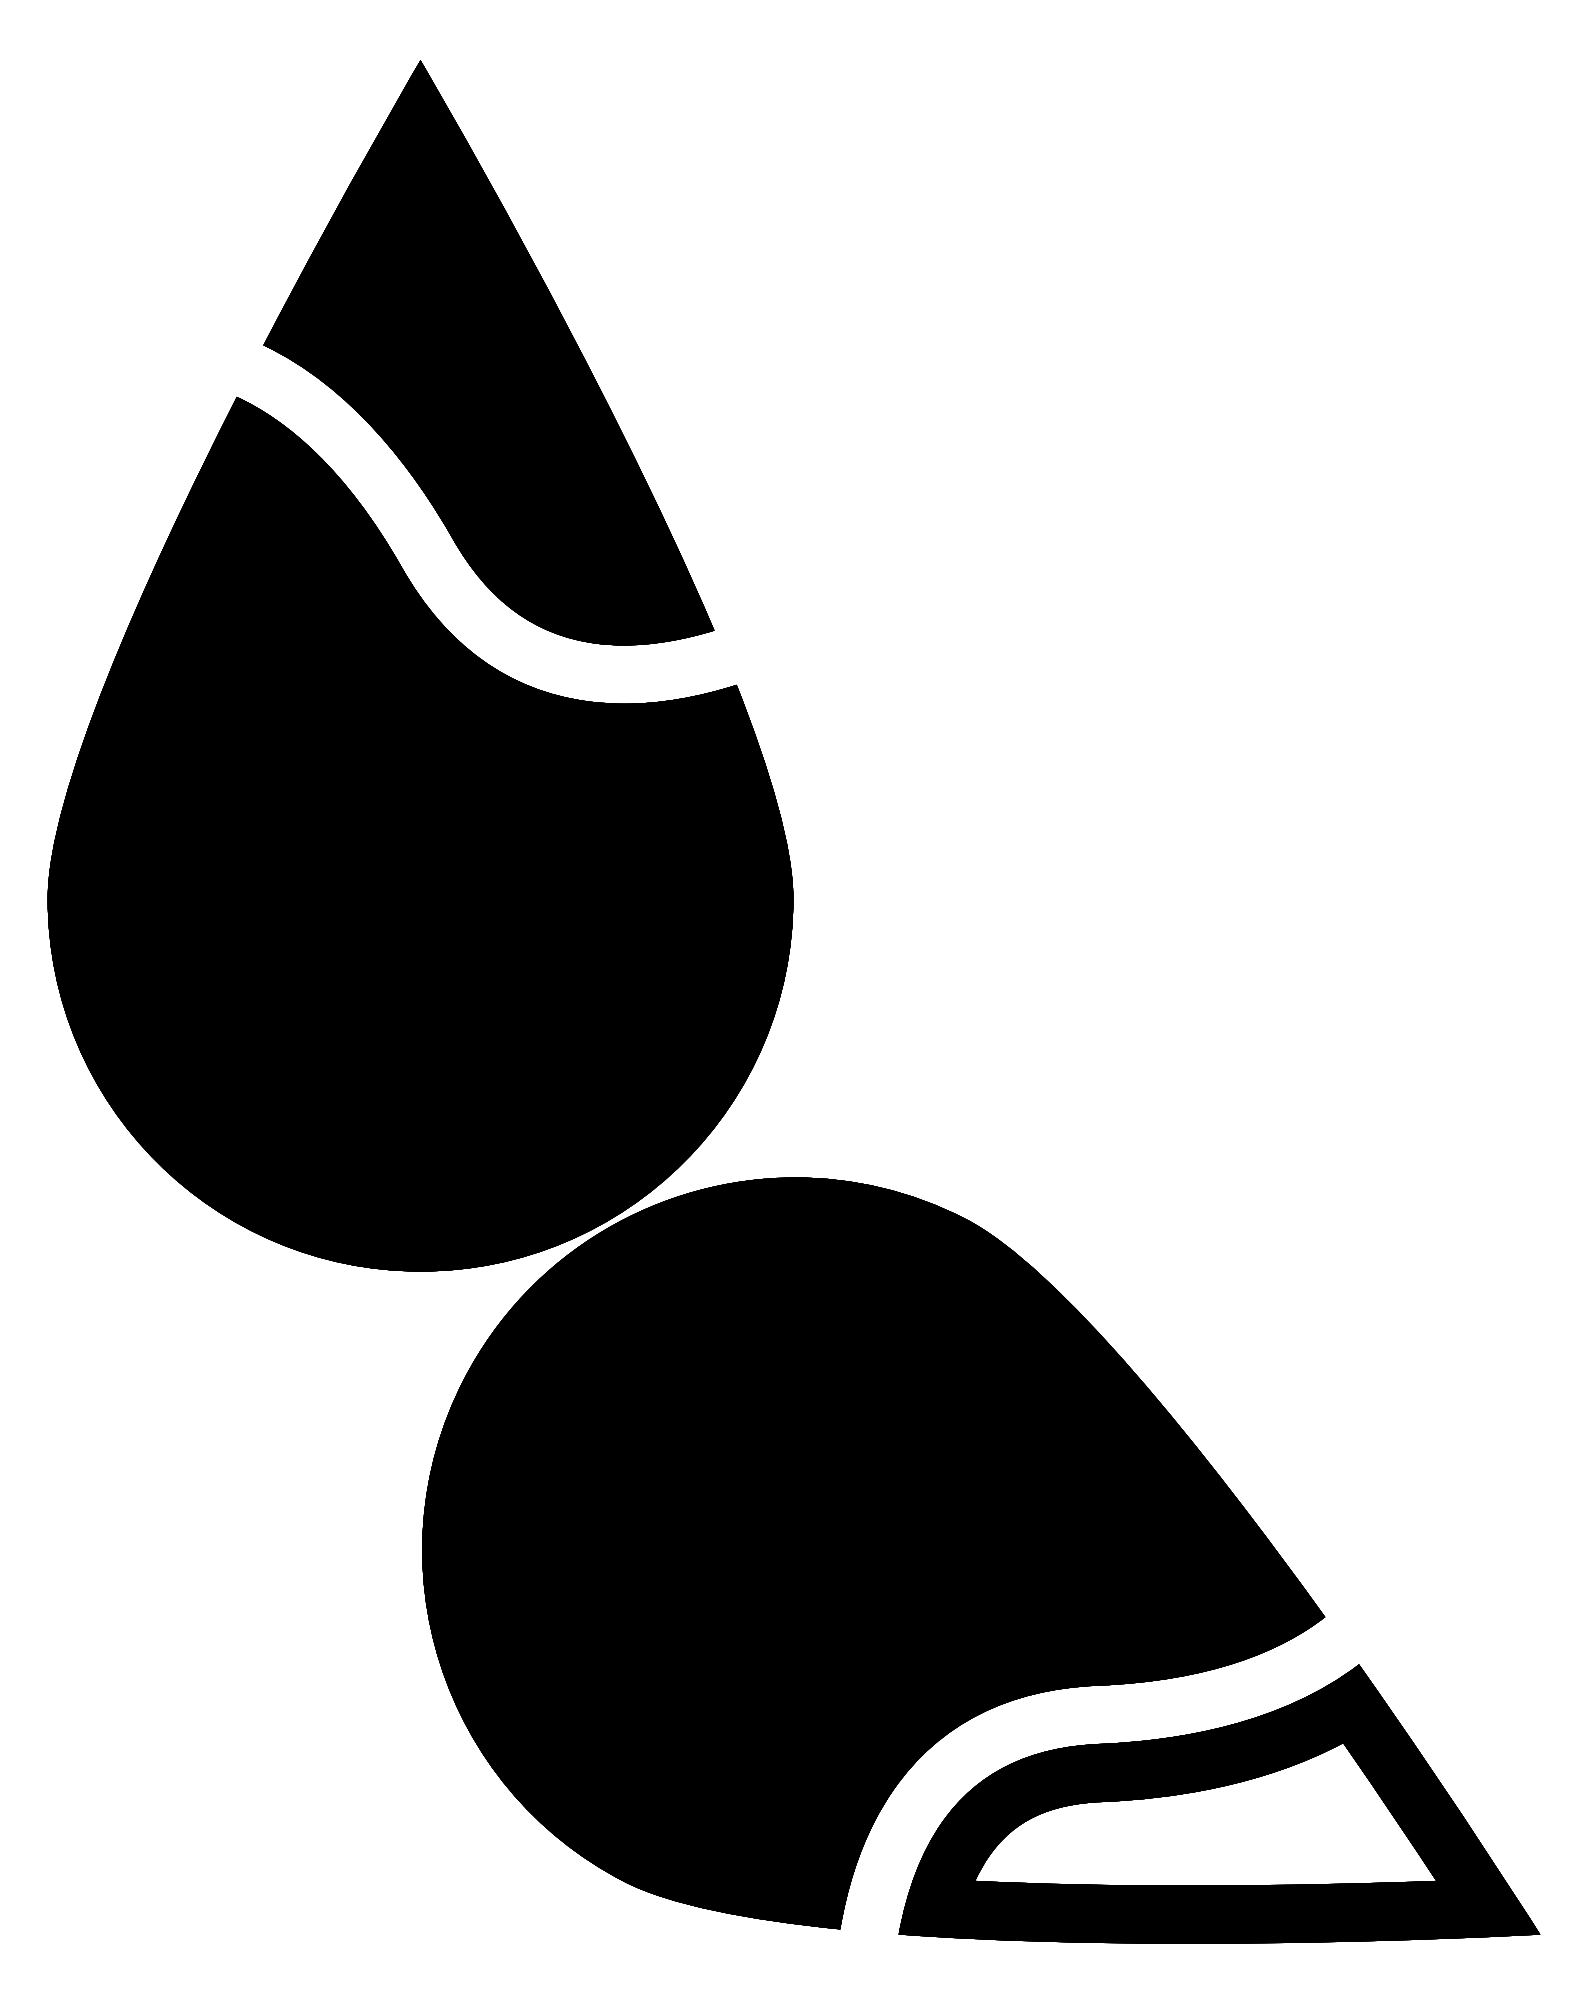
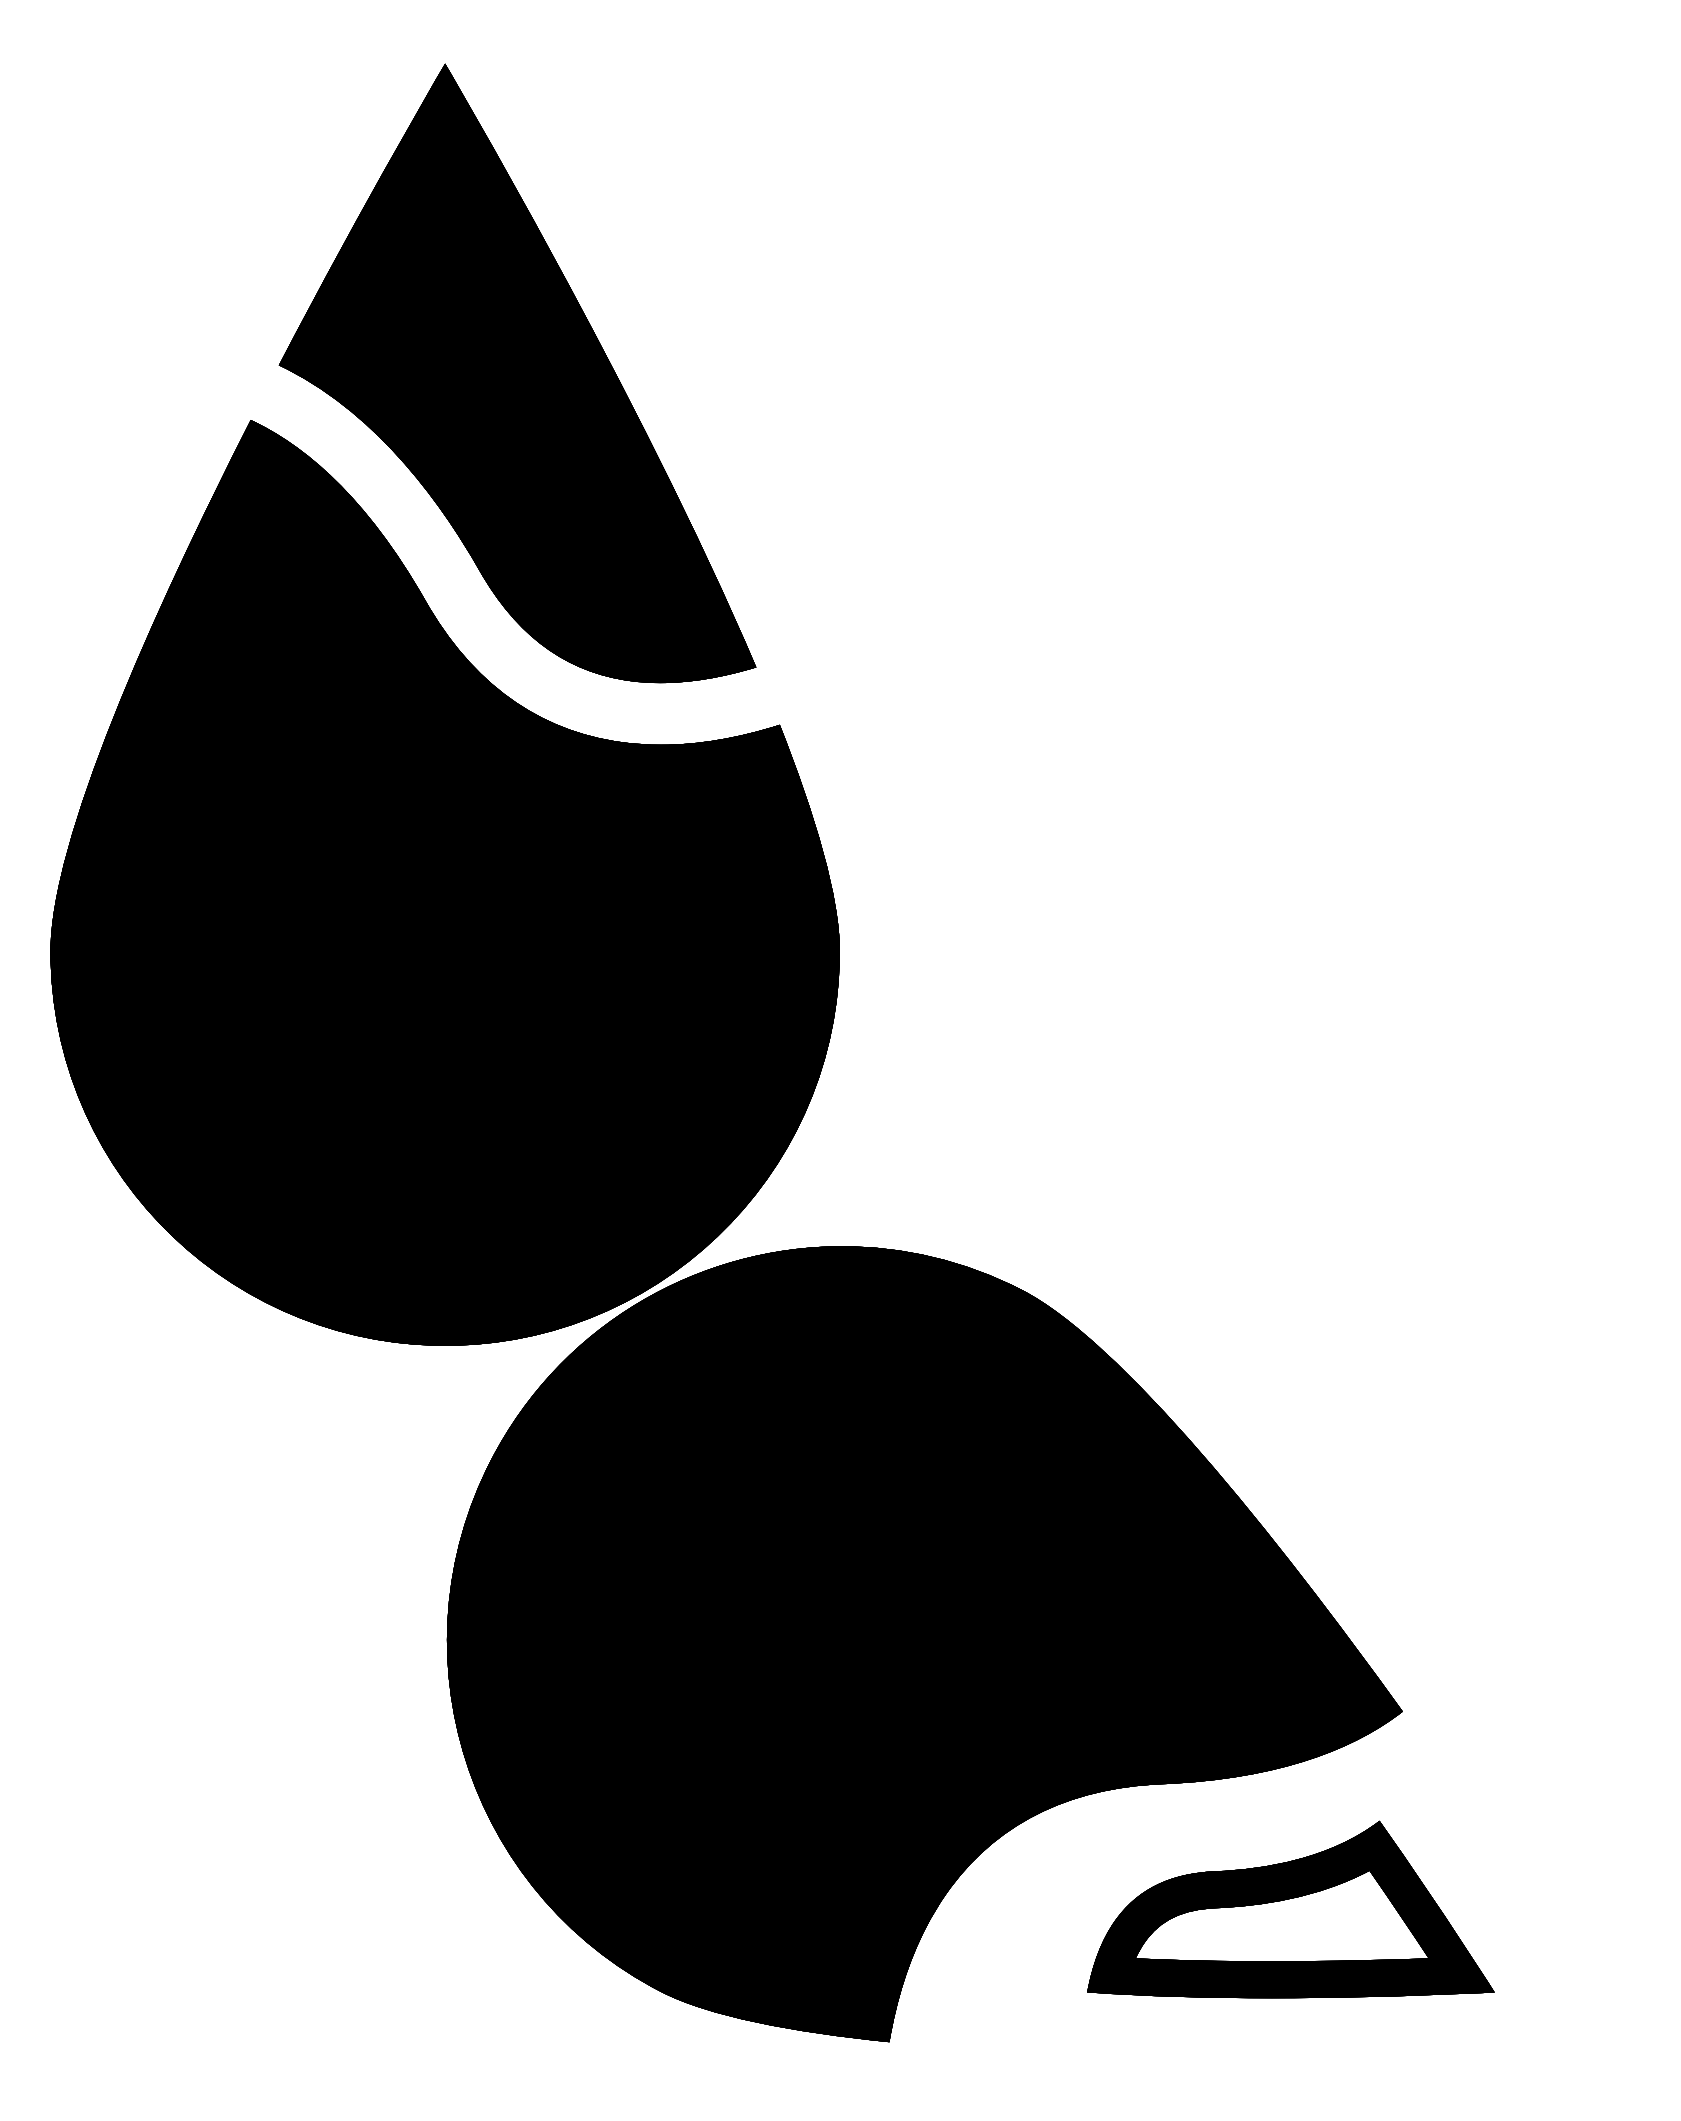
part: (1219, 1804) -> (1290, 1909), size x0.6

